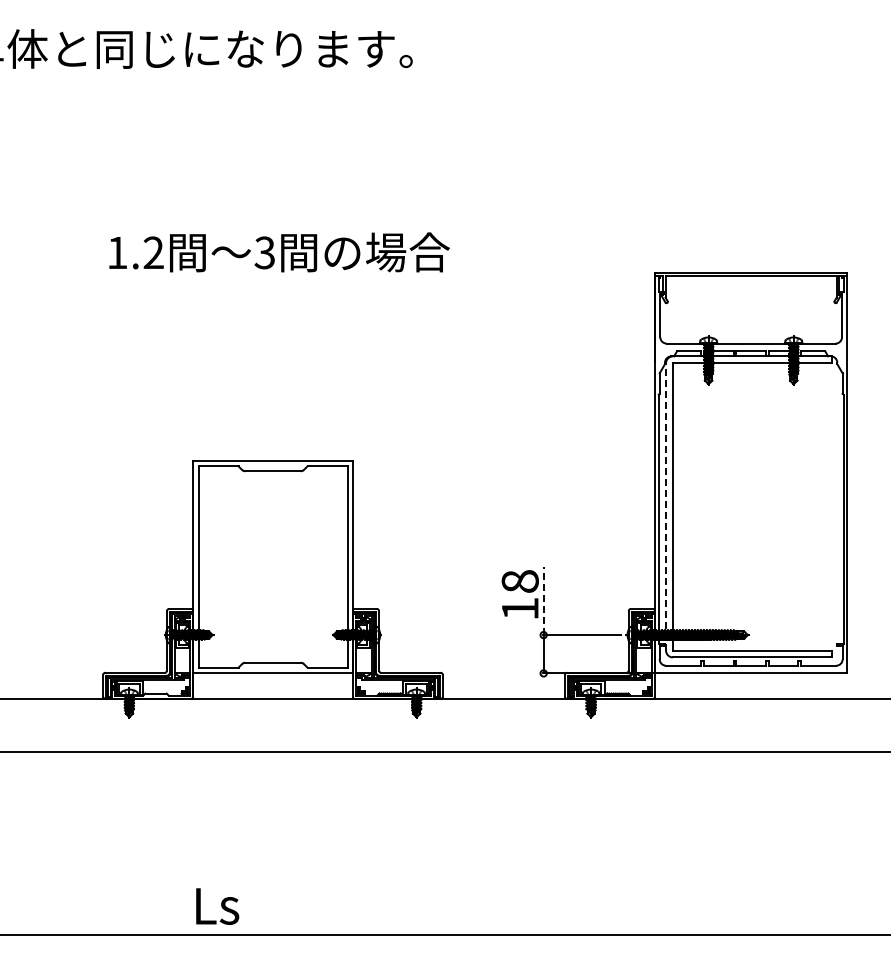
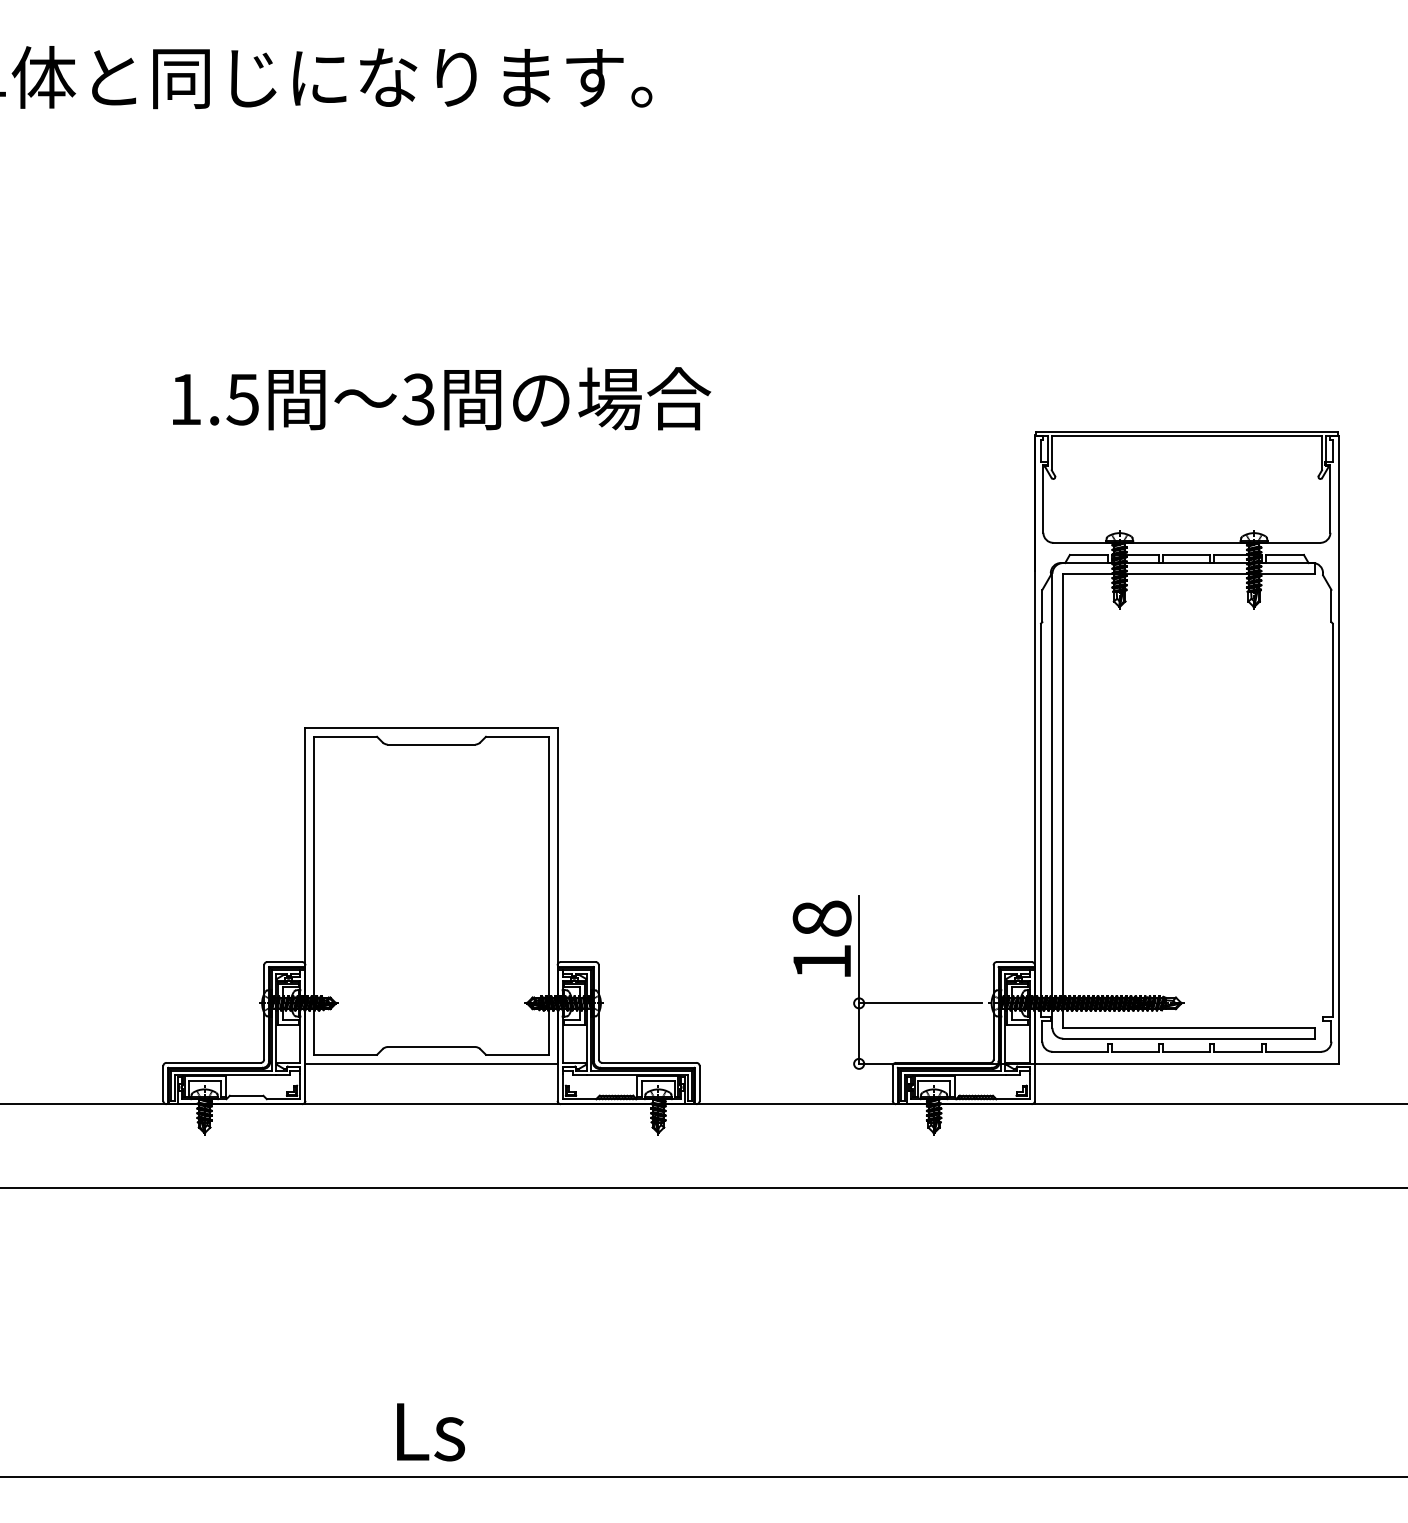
text: (153, 252) -> (242, 398), 1.2 -> 1.5
line: (666, 506) -> (1053, 800), dashed -> solid
line: (543, 601) -> (858, 950), dashed -> solid
text: (217, 906) -> (430, 1432), moved

